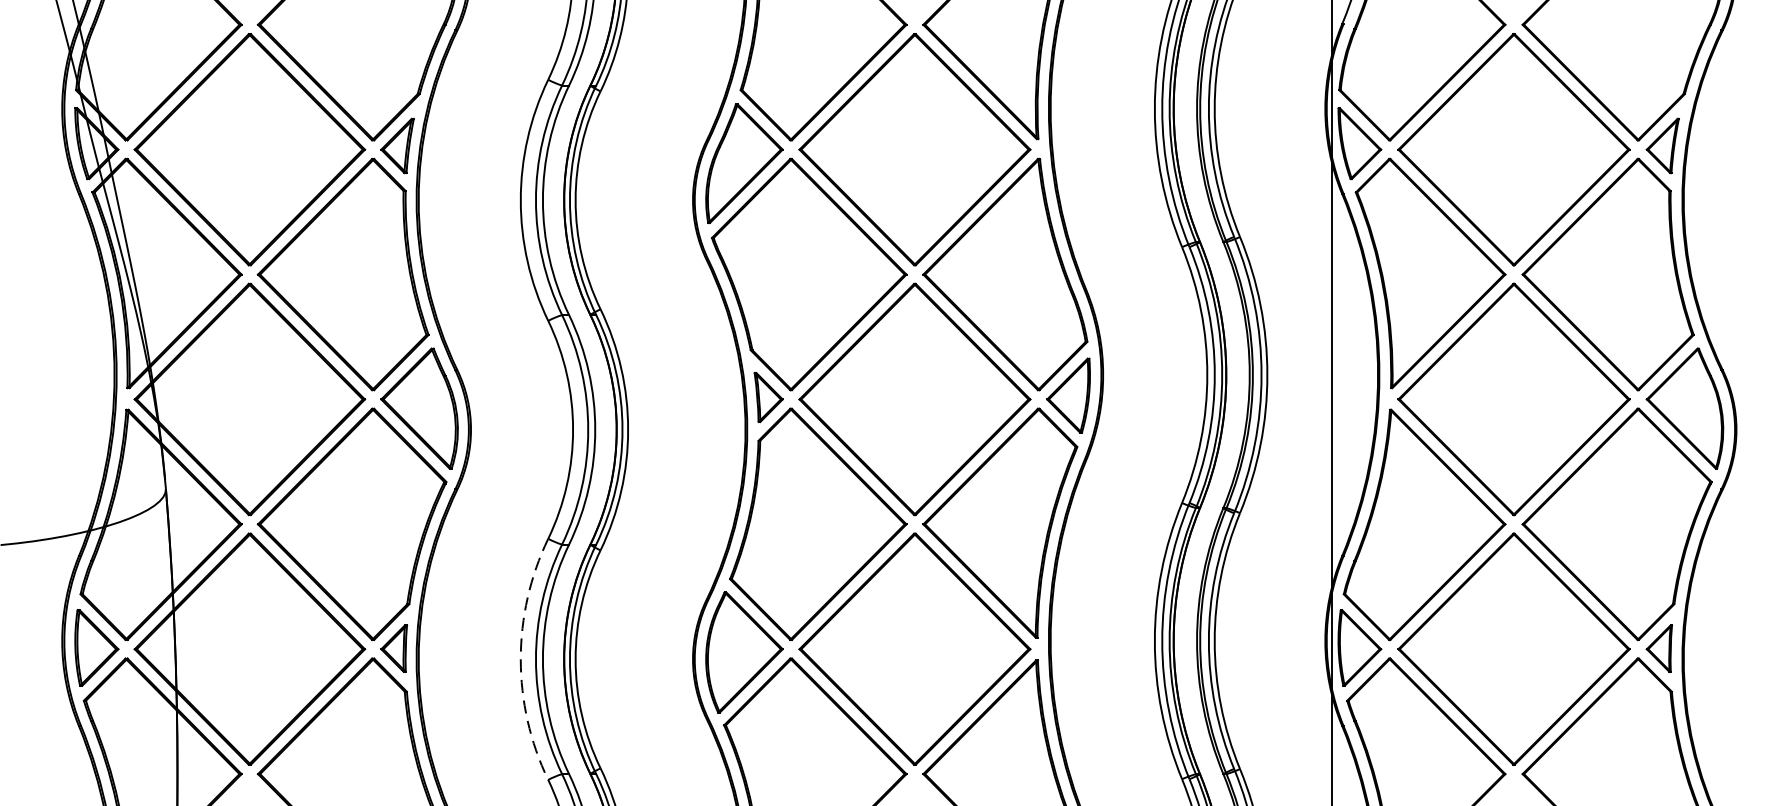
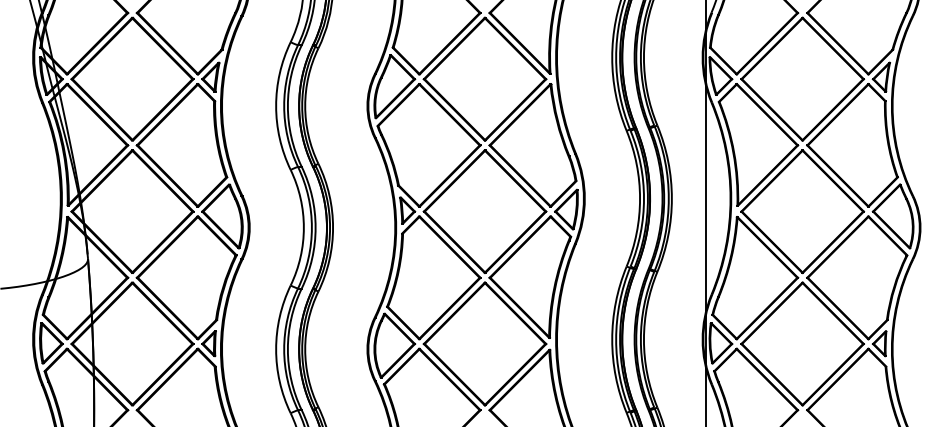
arc: (521, 659) -> (276, 349), dashed -> solid

